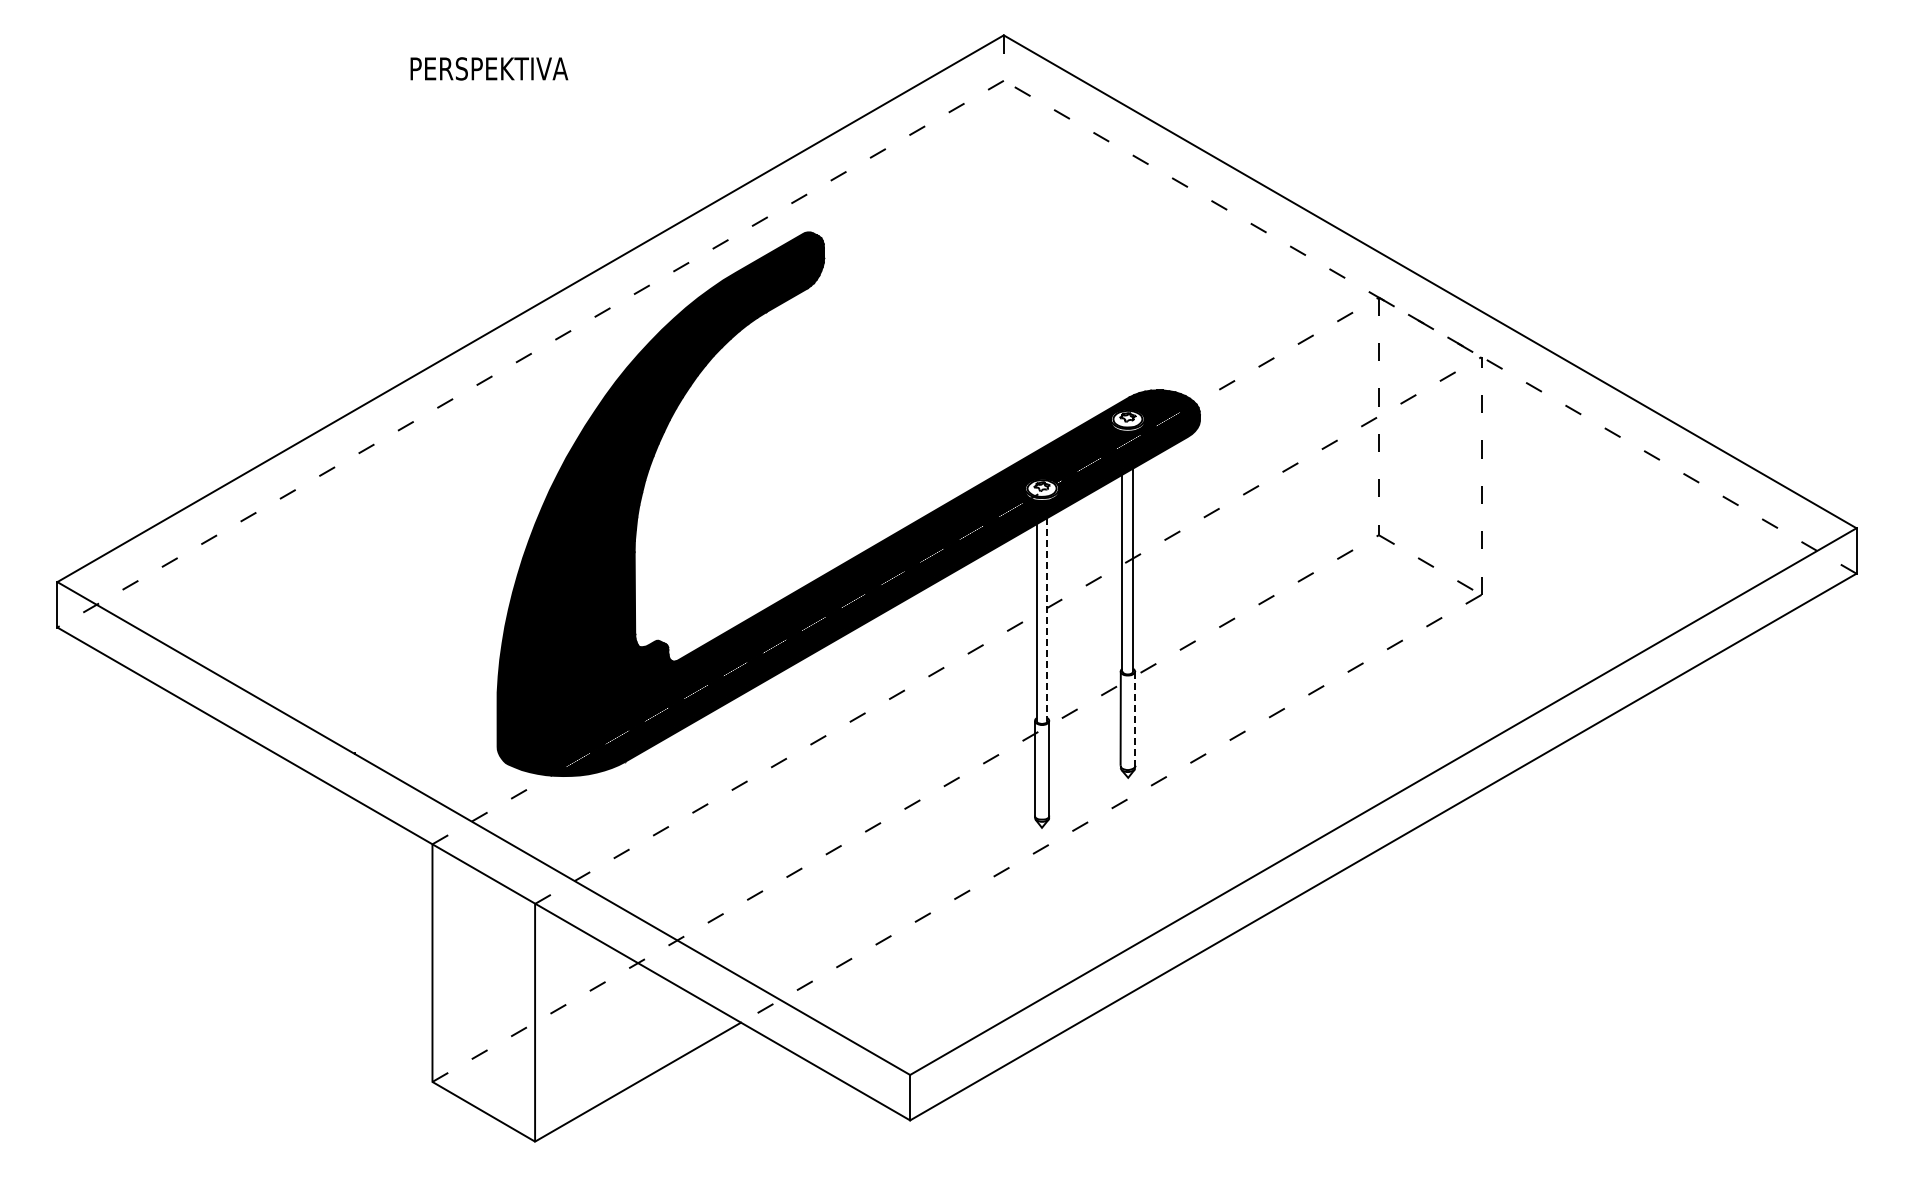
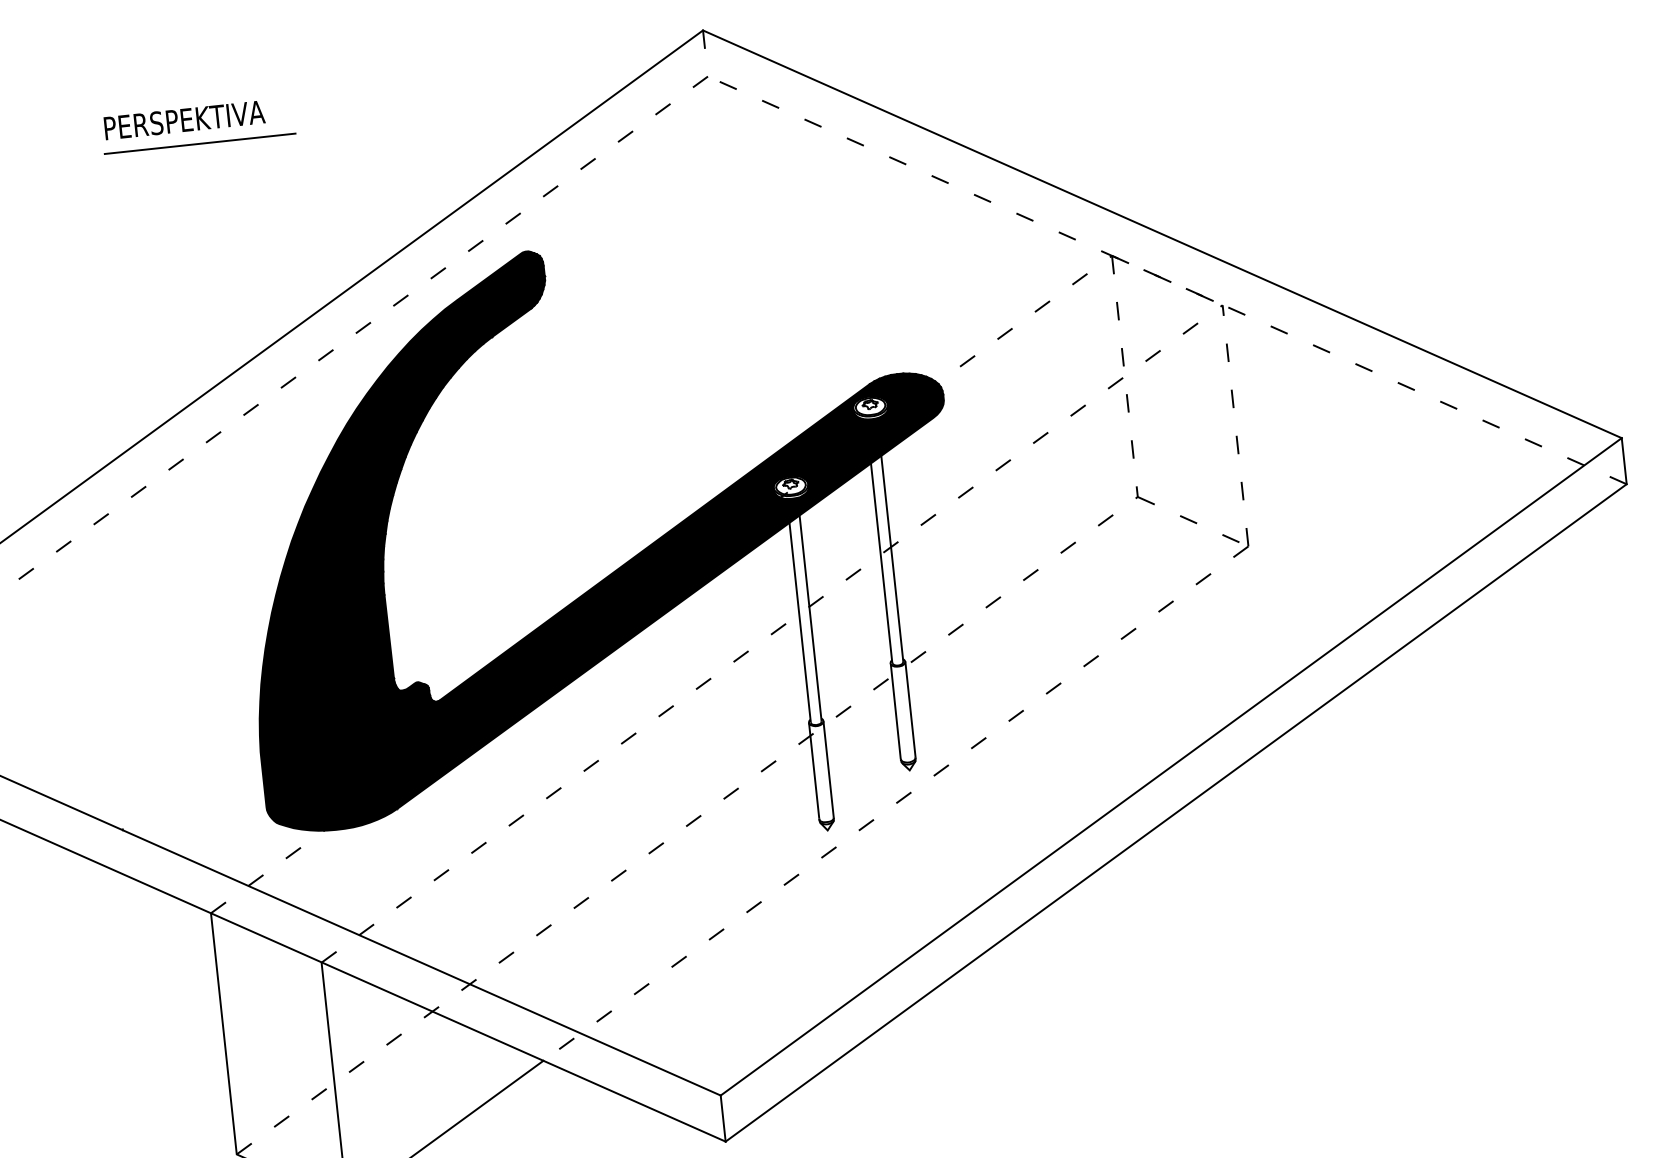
line: (501, 92) -> (199, 142), added
line: (1047, 619) -> (810, 618), dashed -> solid
line: (1135, 719) -> (910, 710), dashed -> solid

